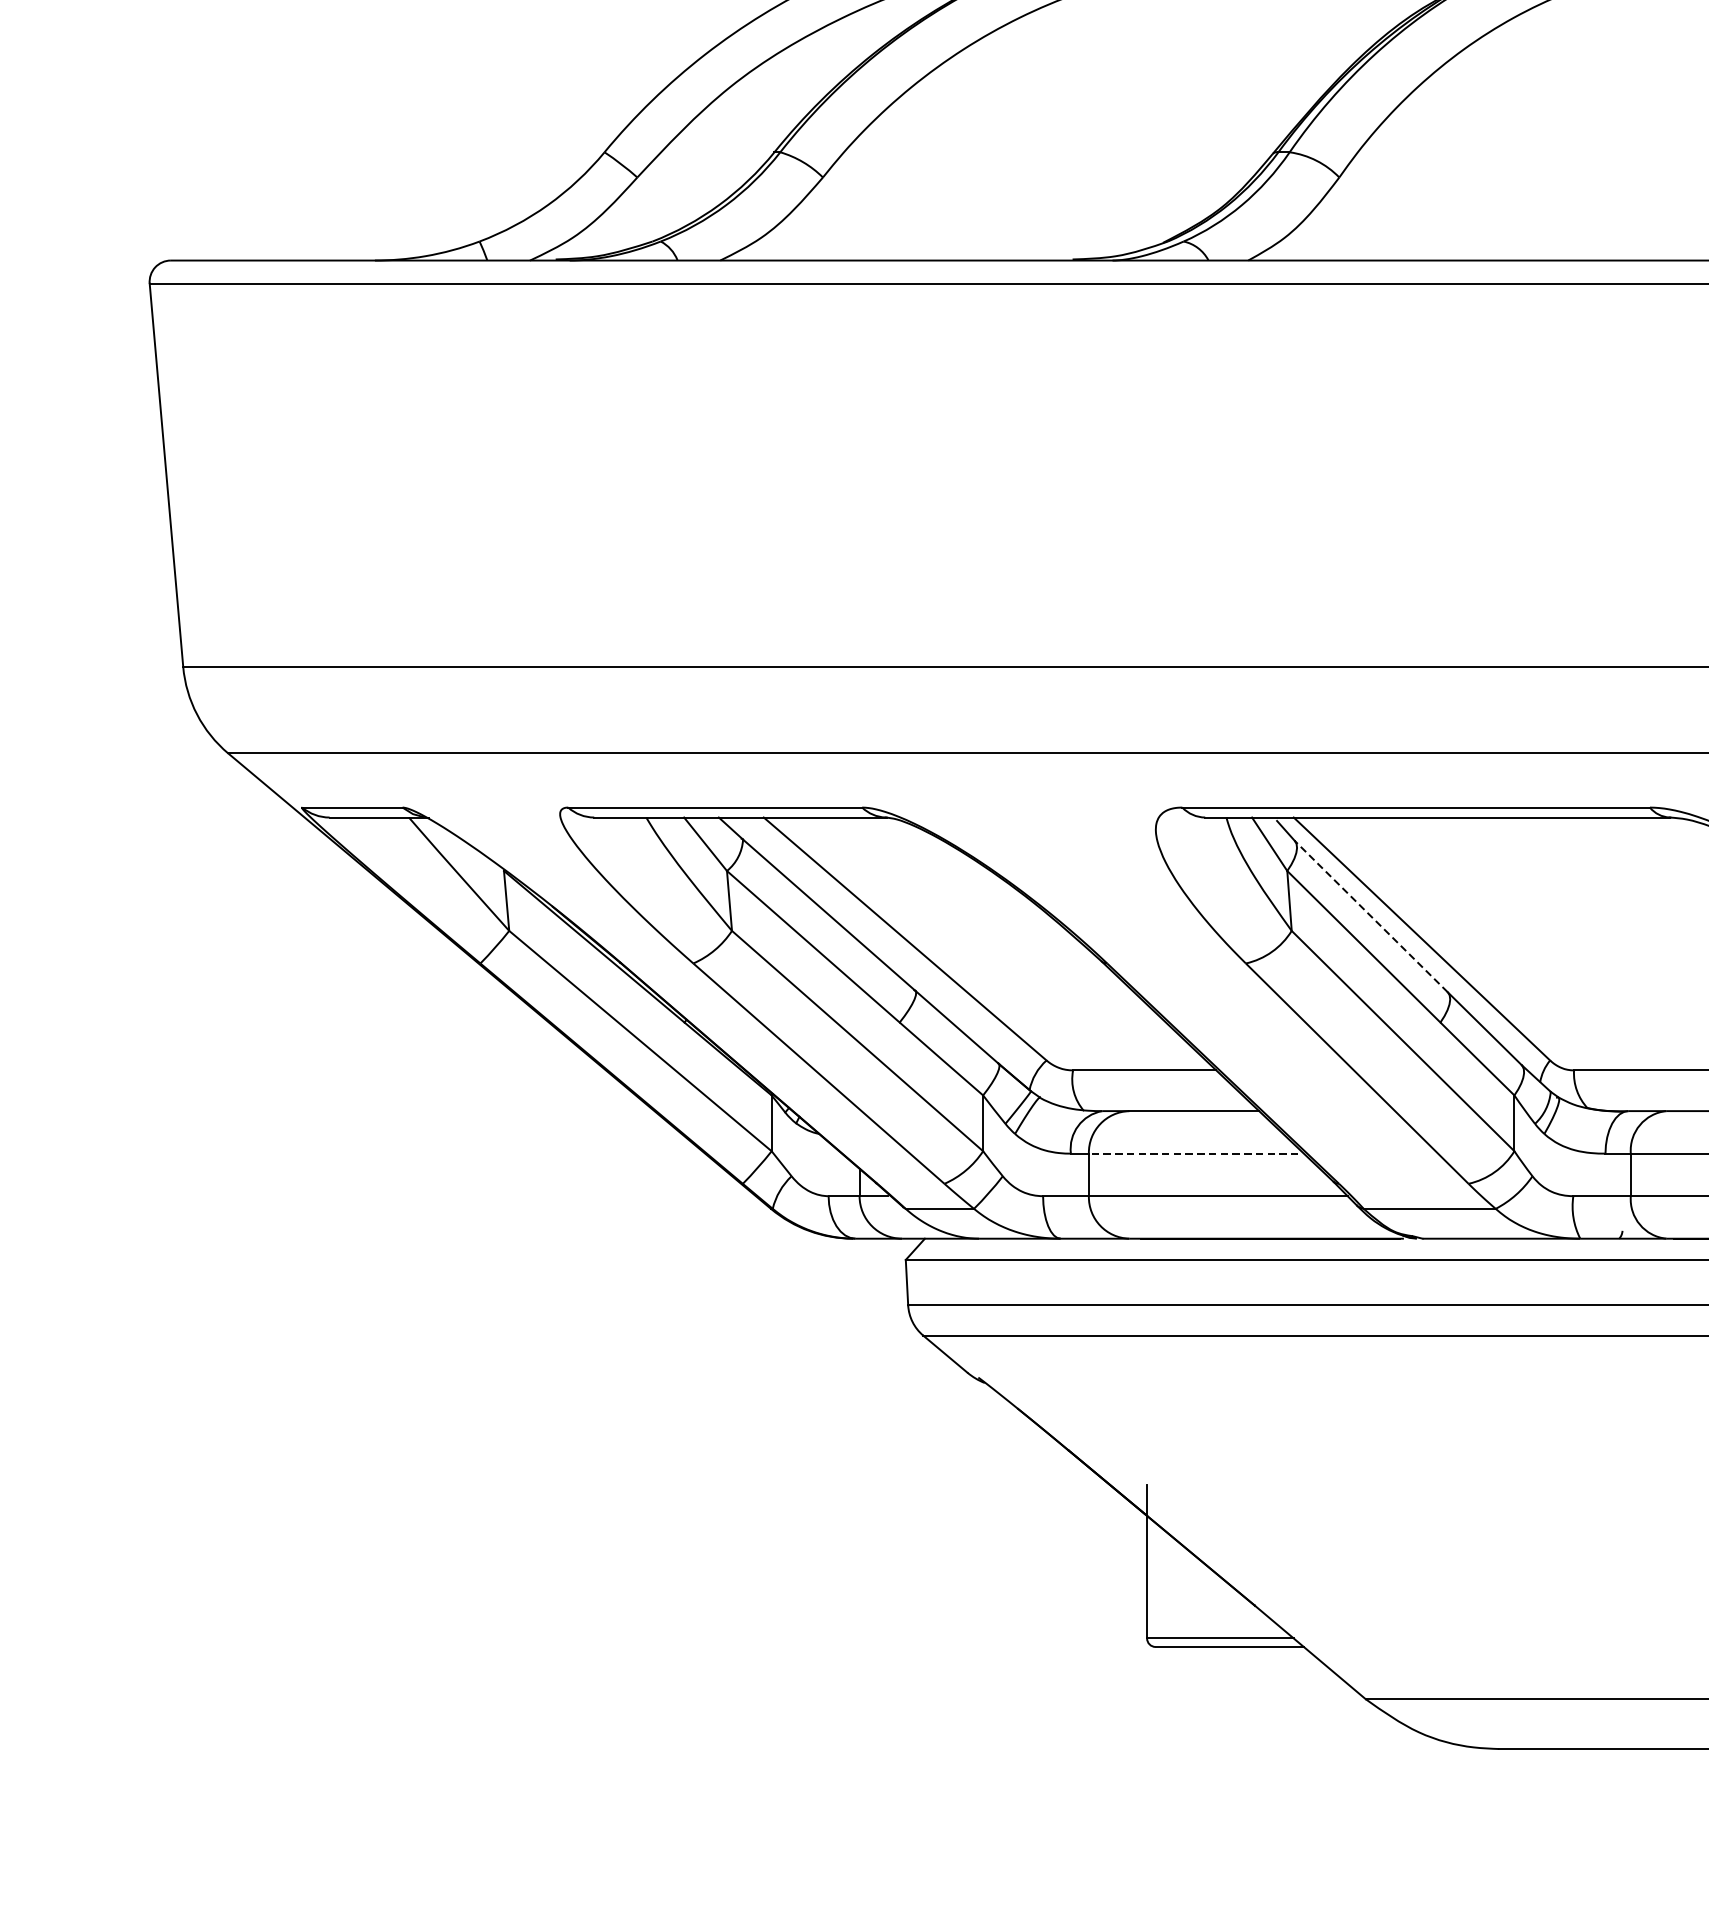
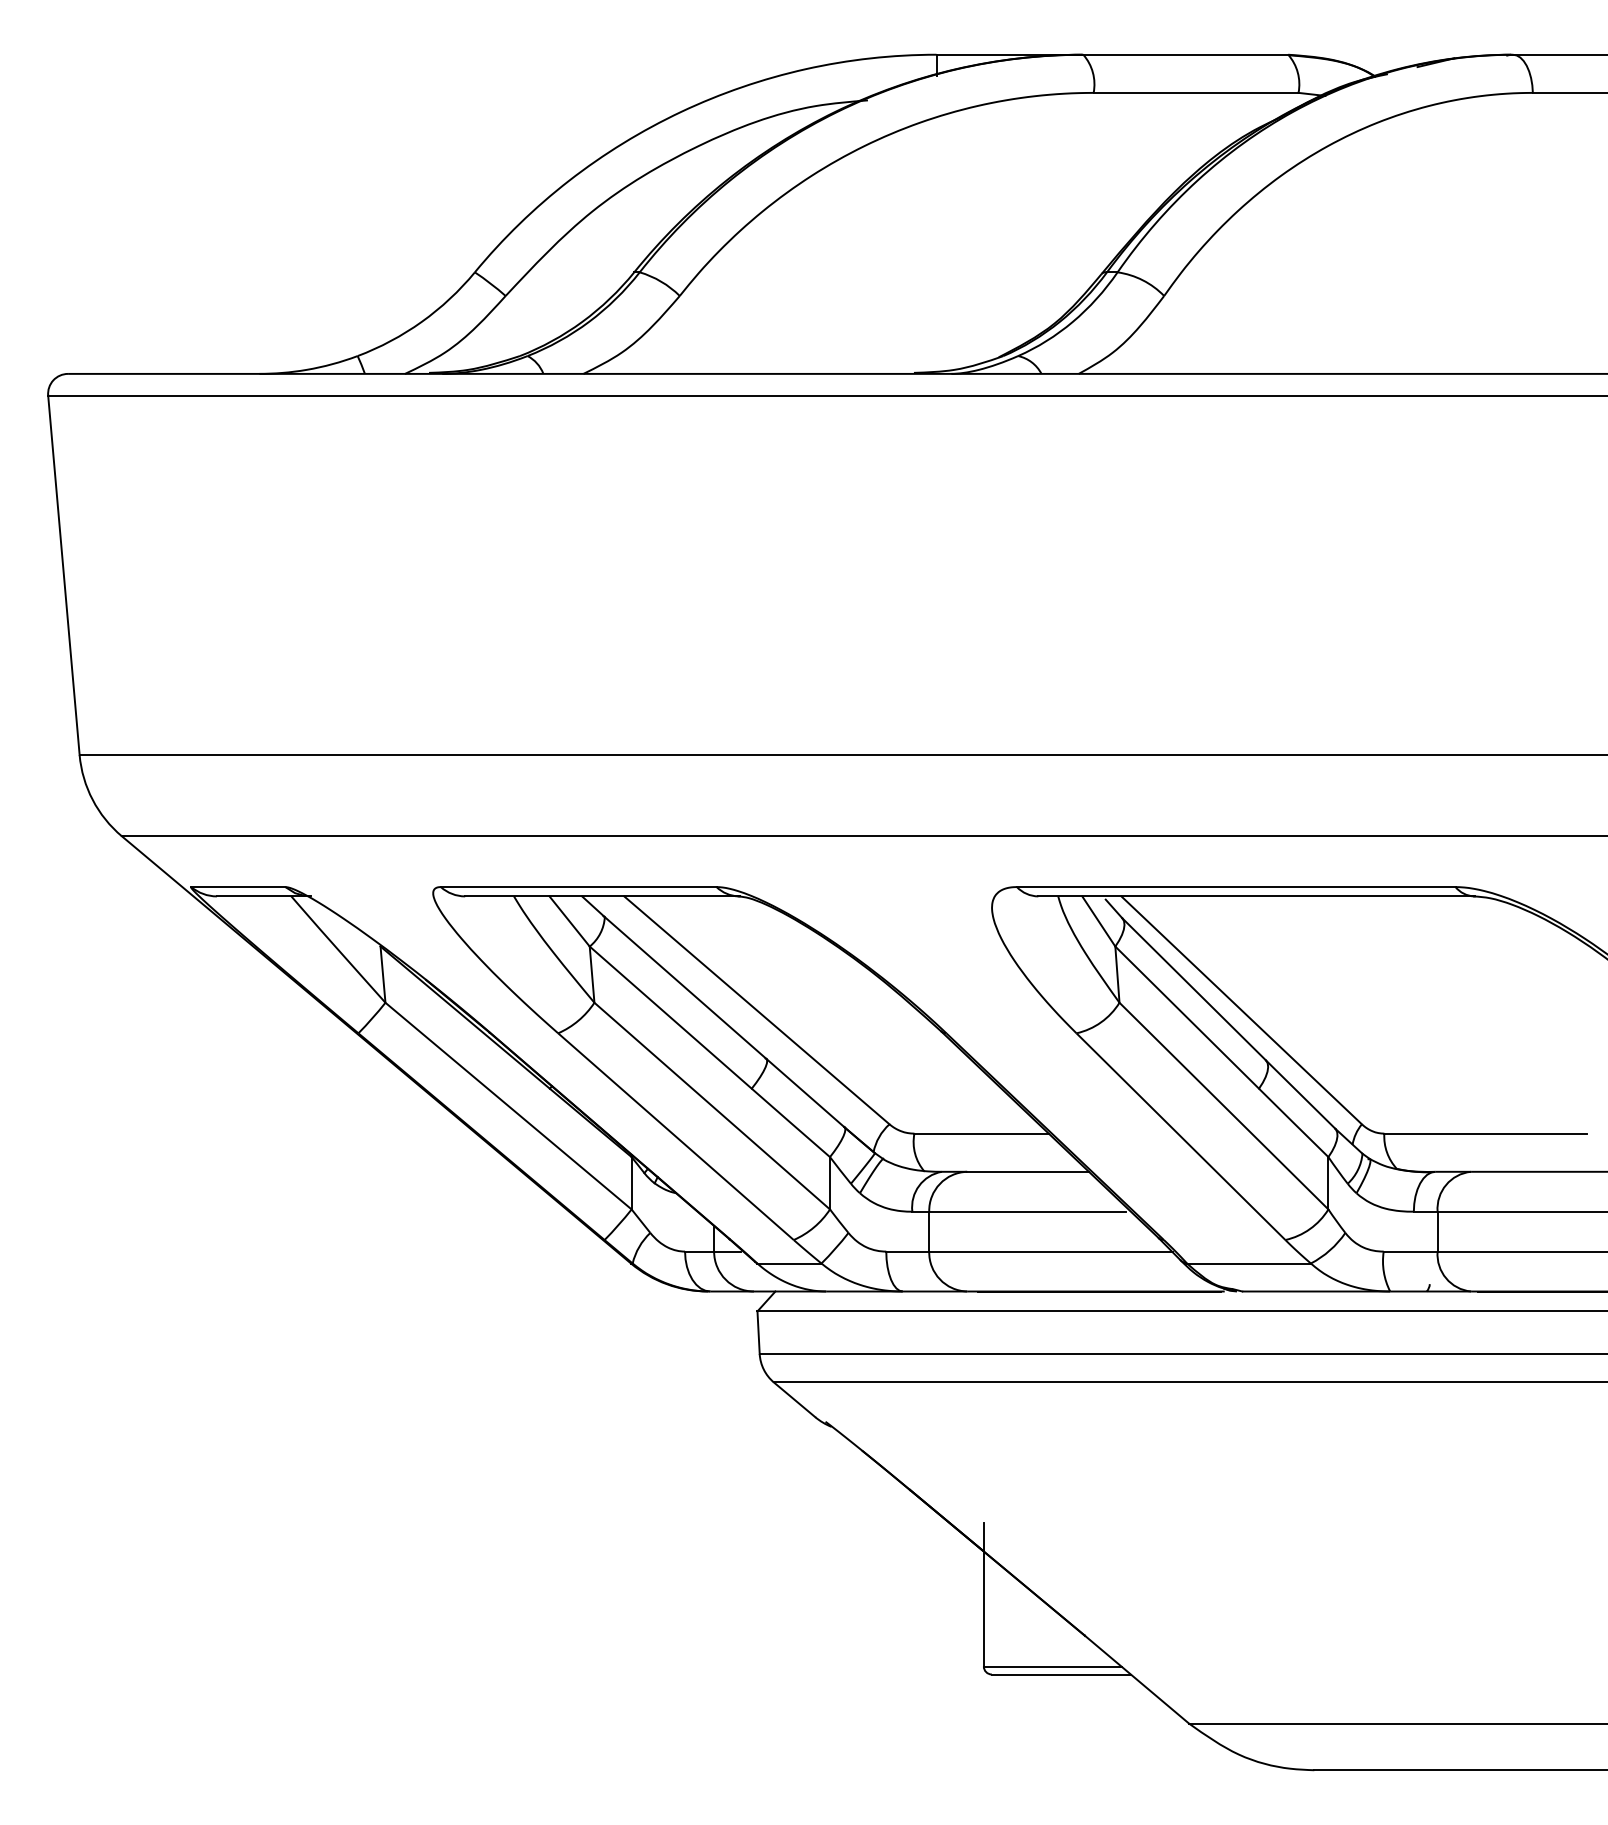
line: (1370, 915) -> (1193, 988), dashed -> solid
line: (1193, 1153) -> (1027, 1211), dashed -> solid

